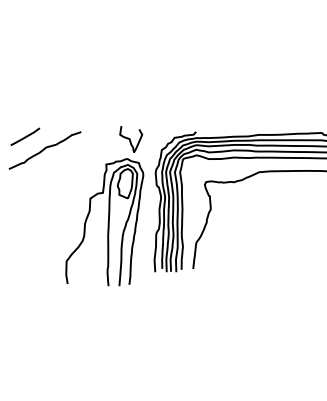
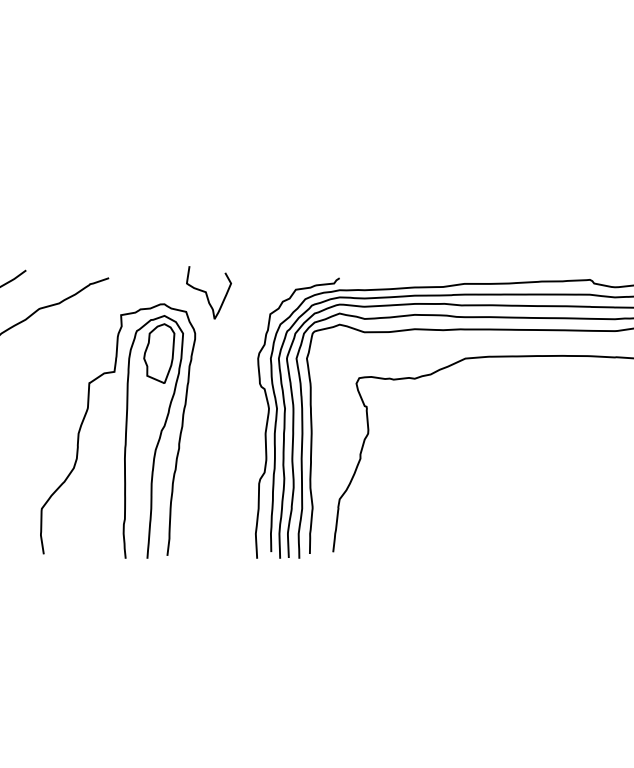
part: (104, 222) -> (117, 431), moved

